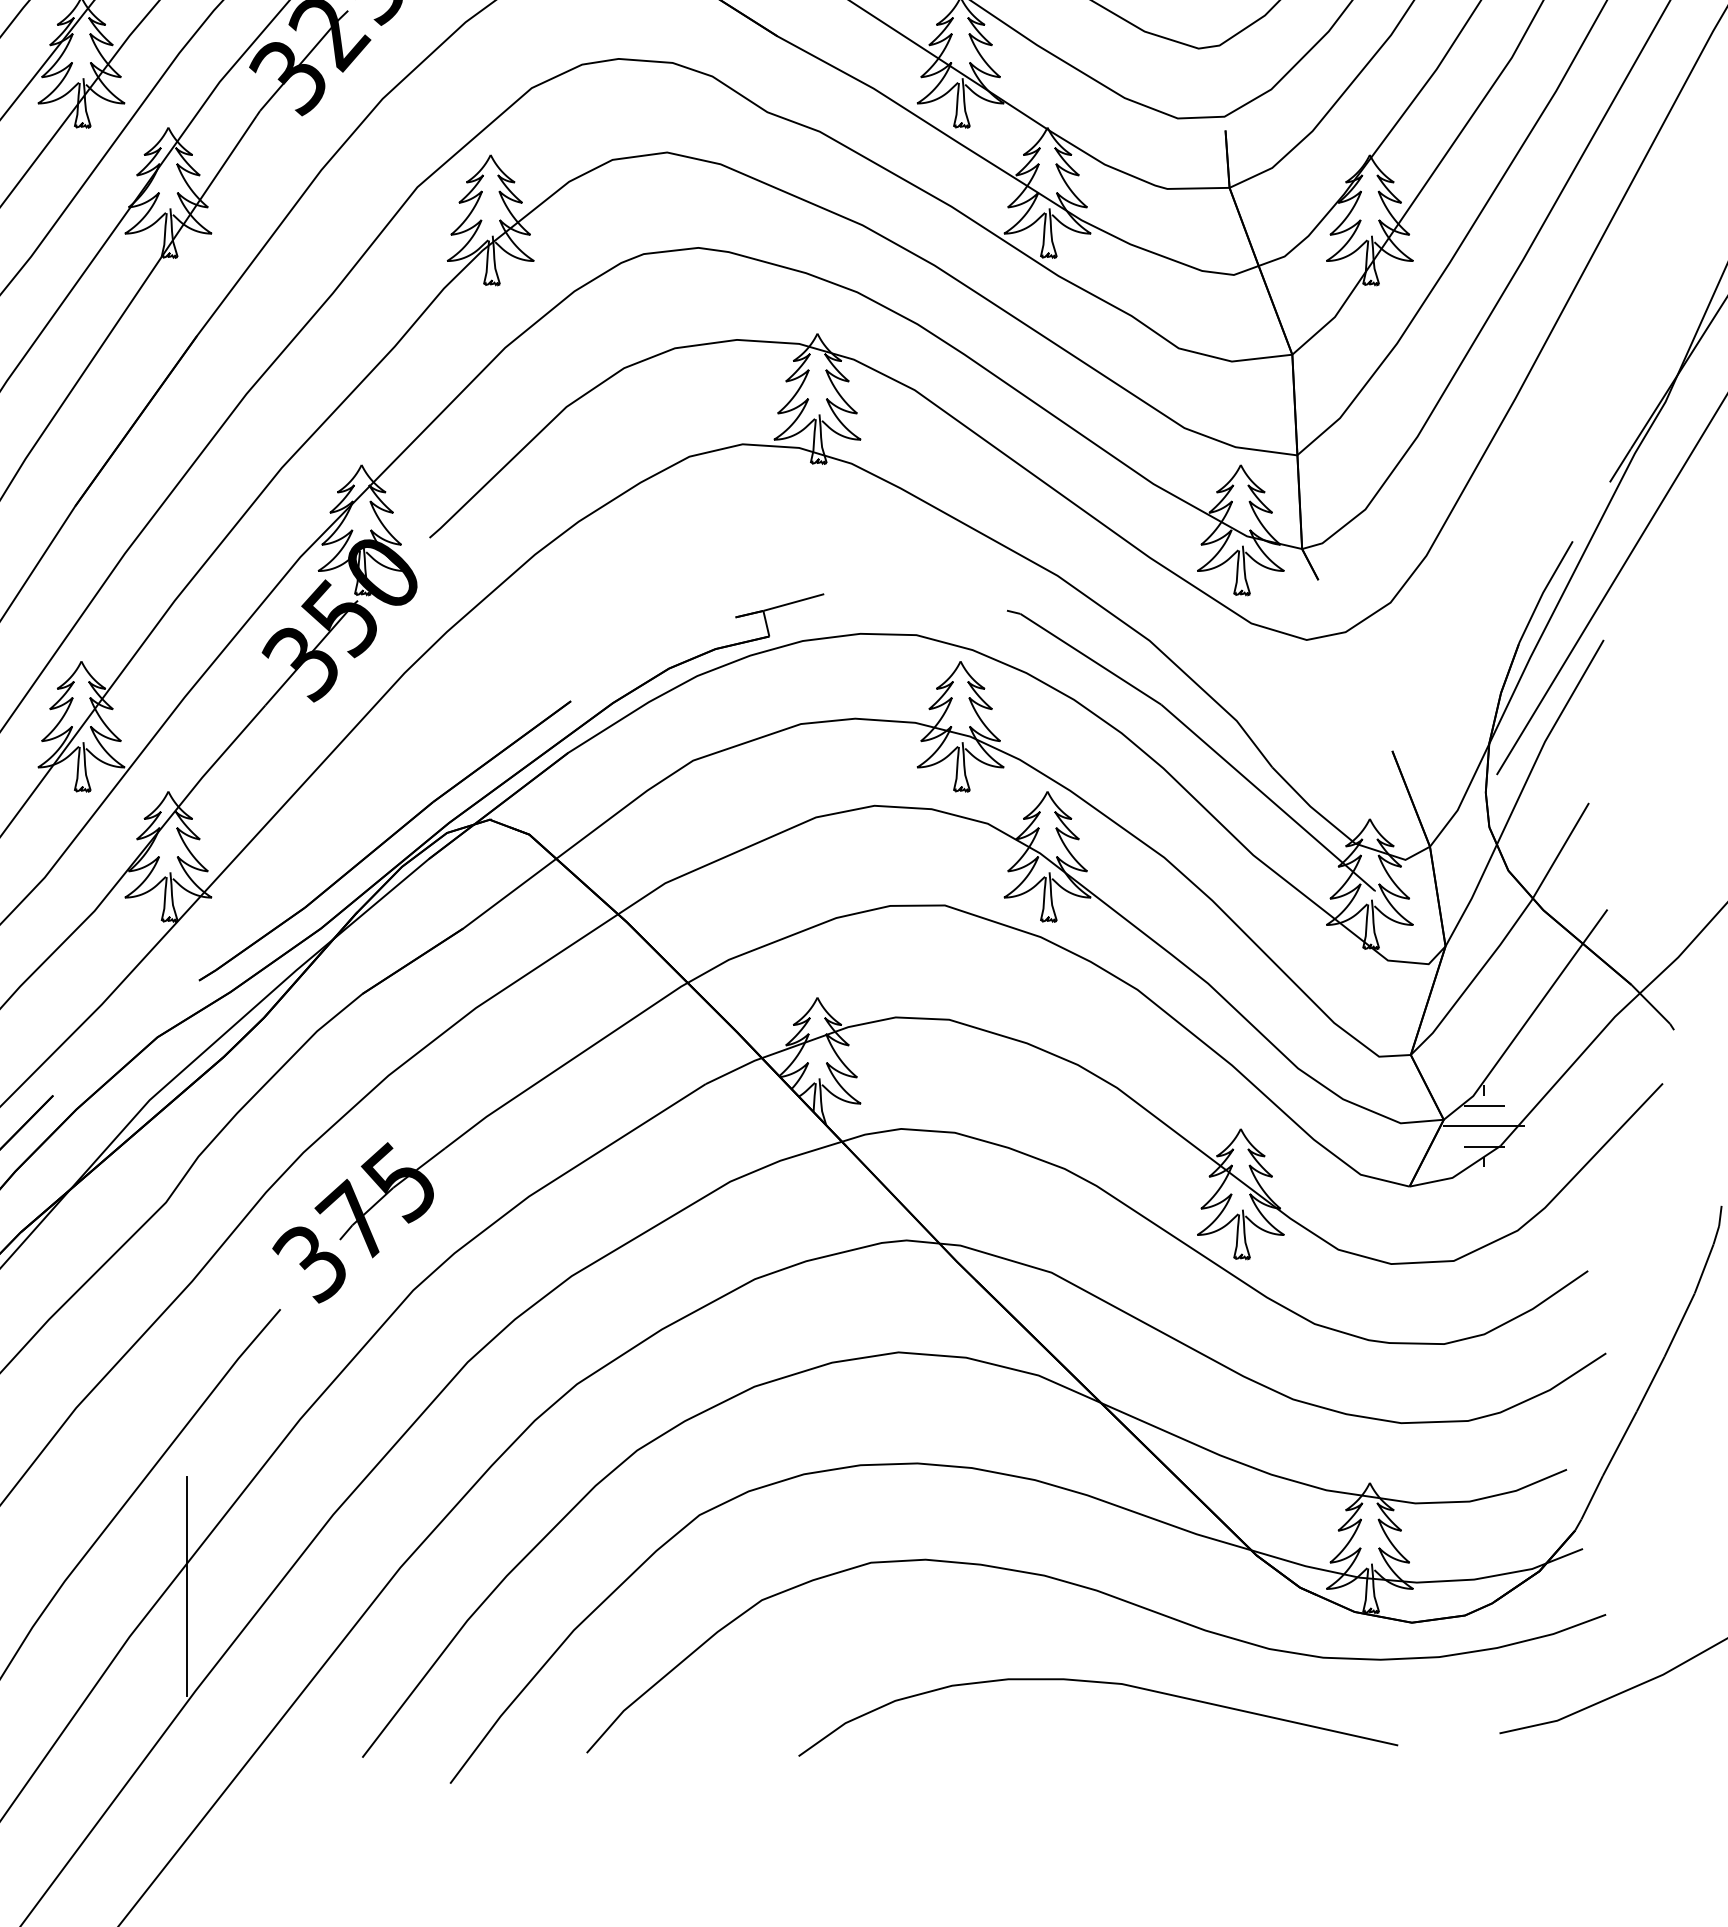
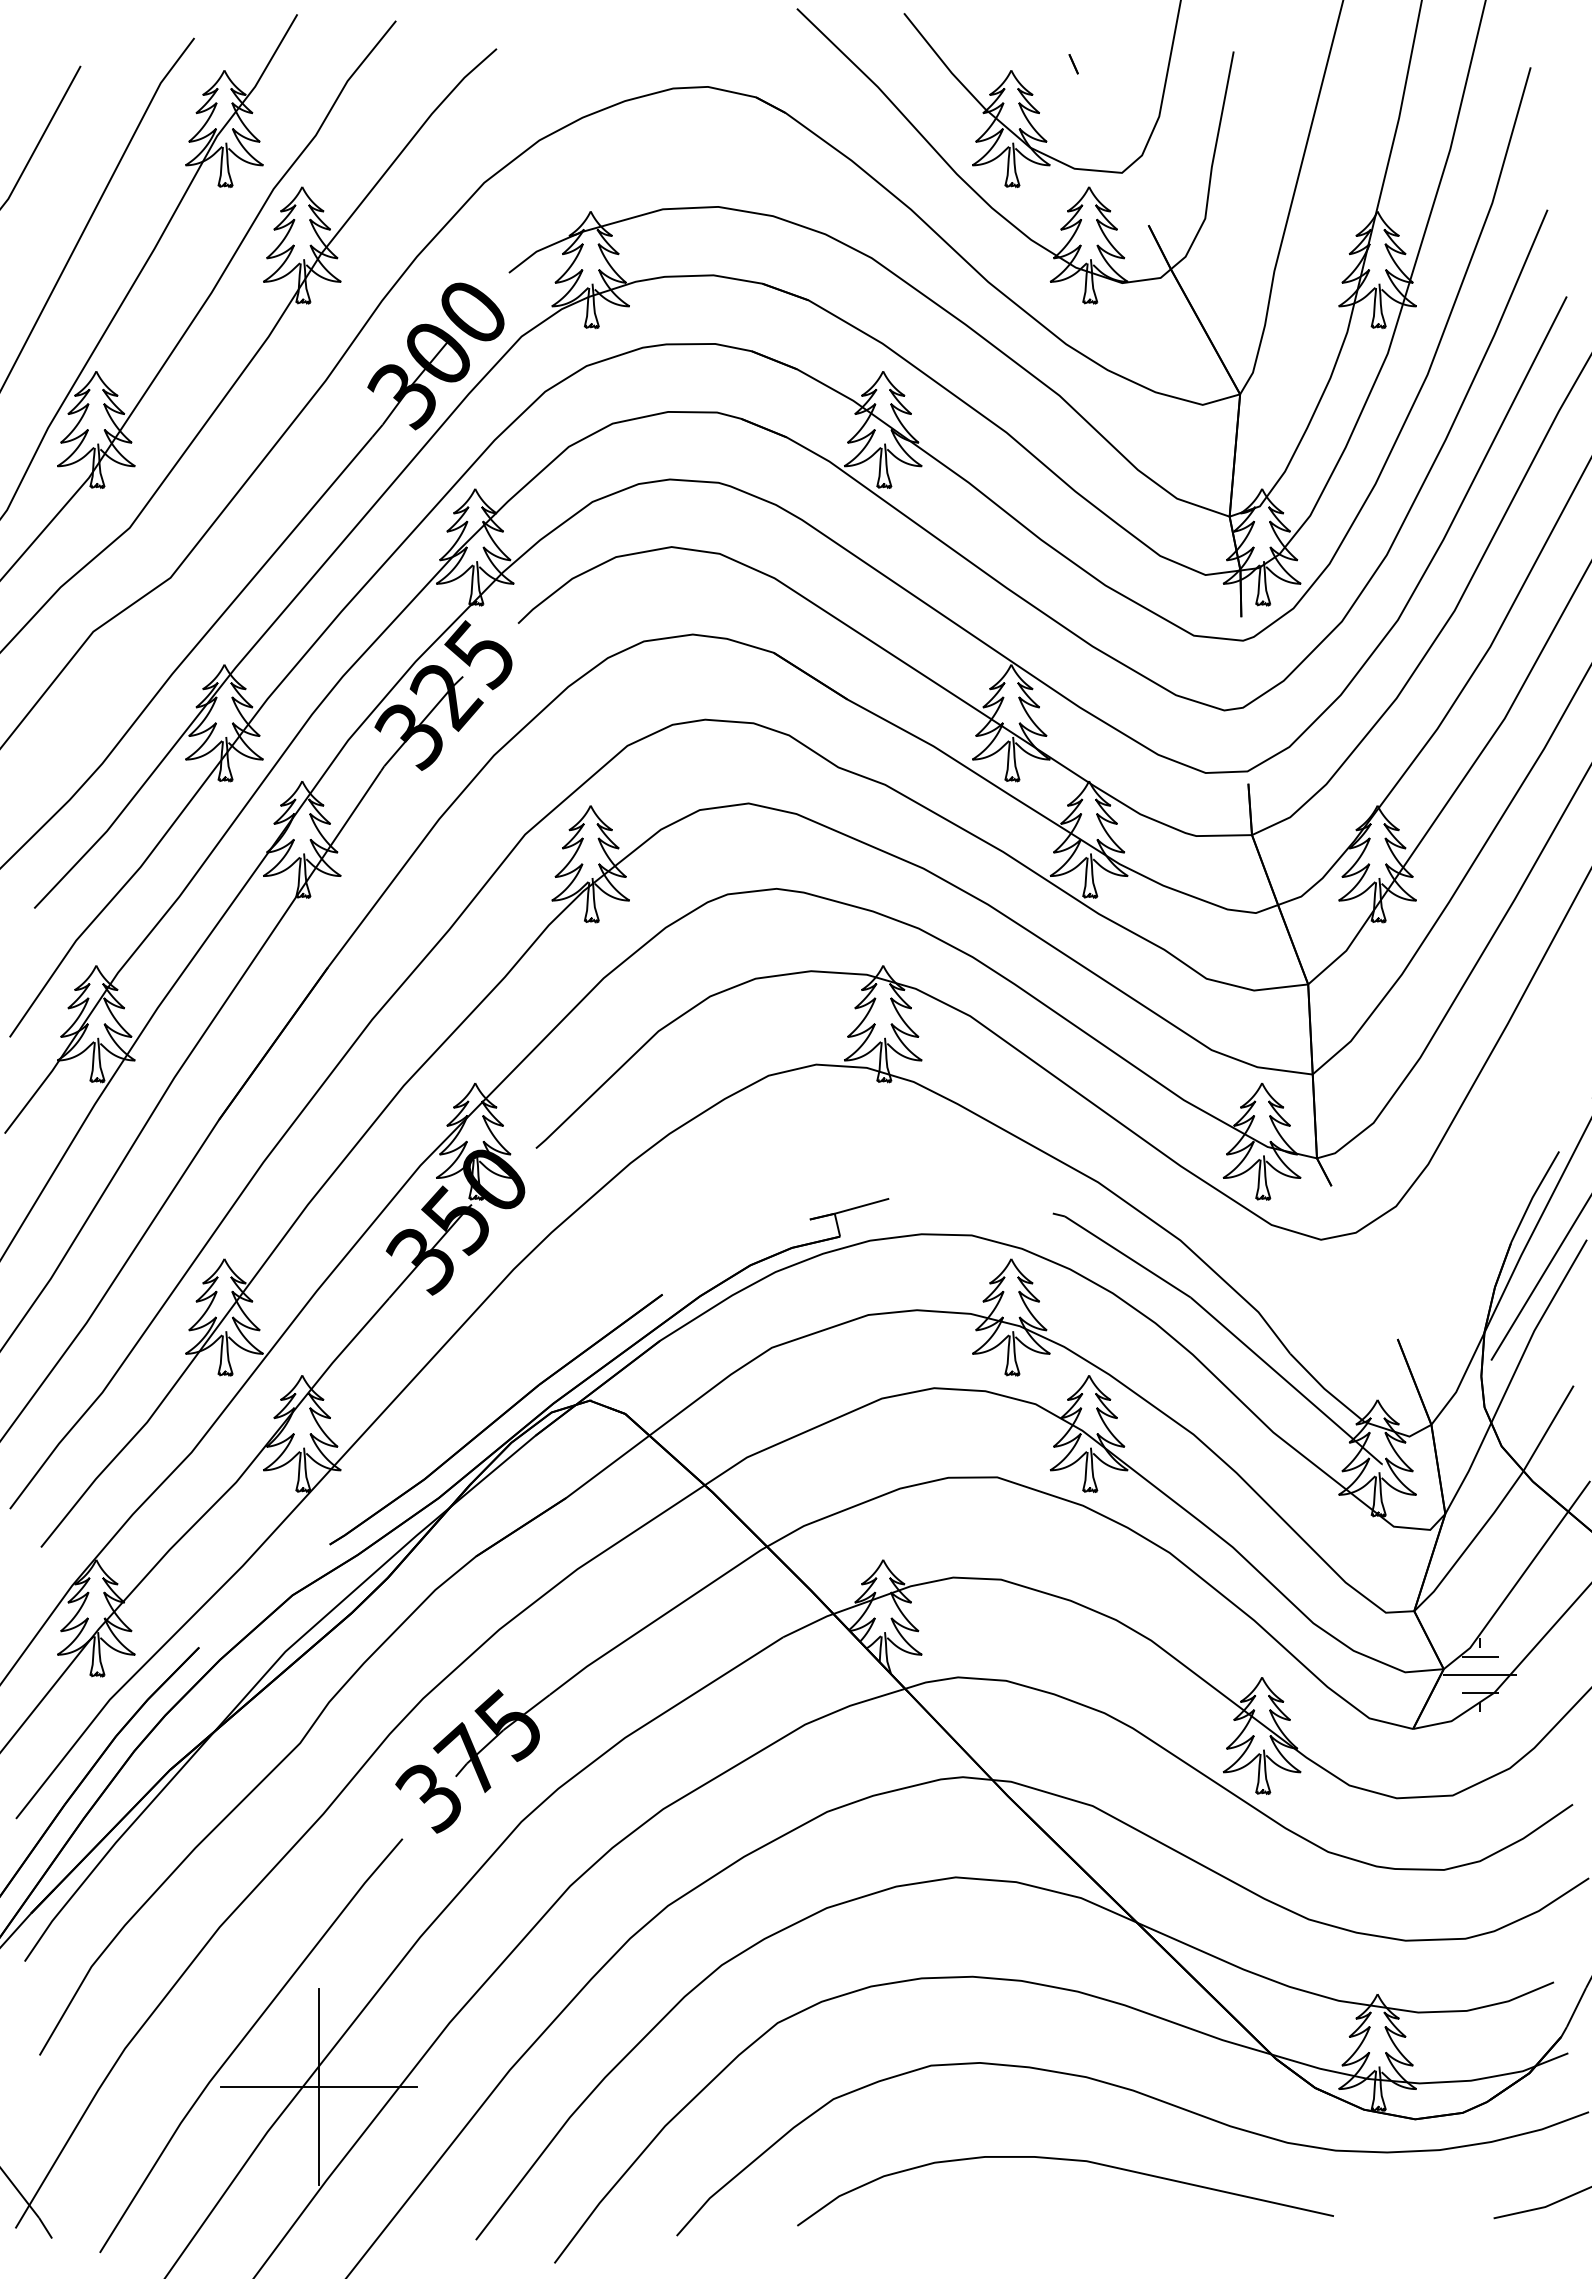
line: (186, 1587) -> (318, 2087), added
curve: (1098, 1683) -> (1065, 2160), moved

